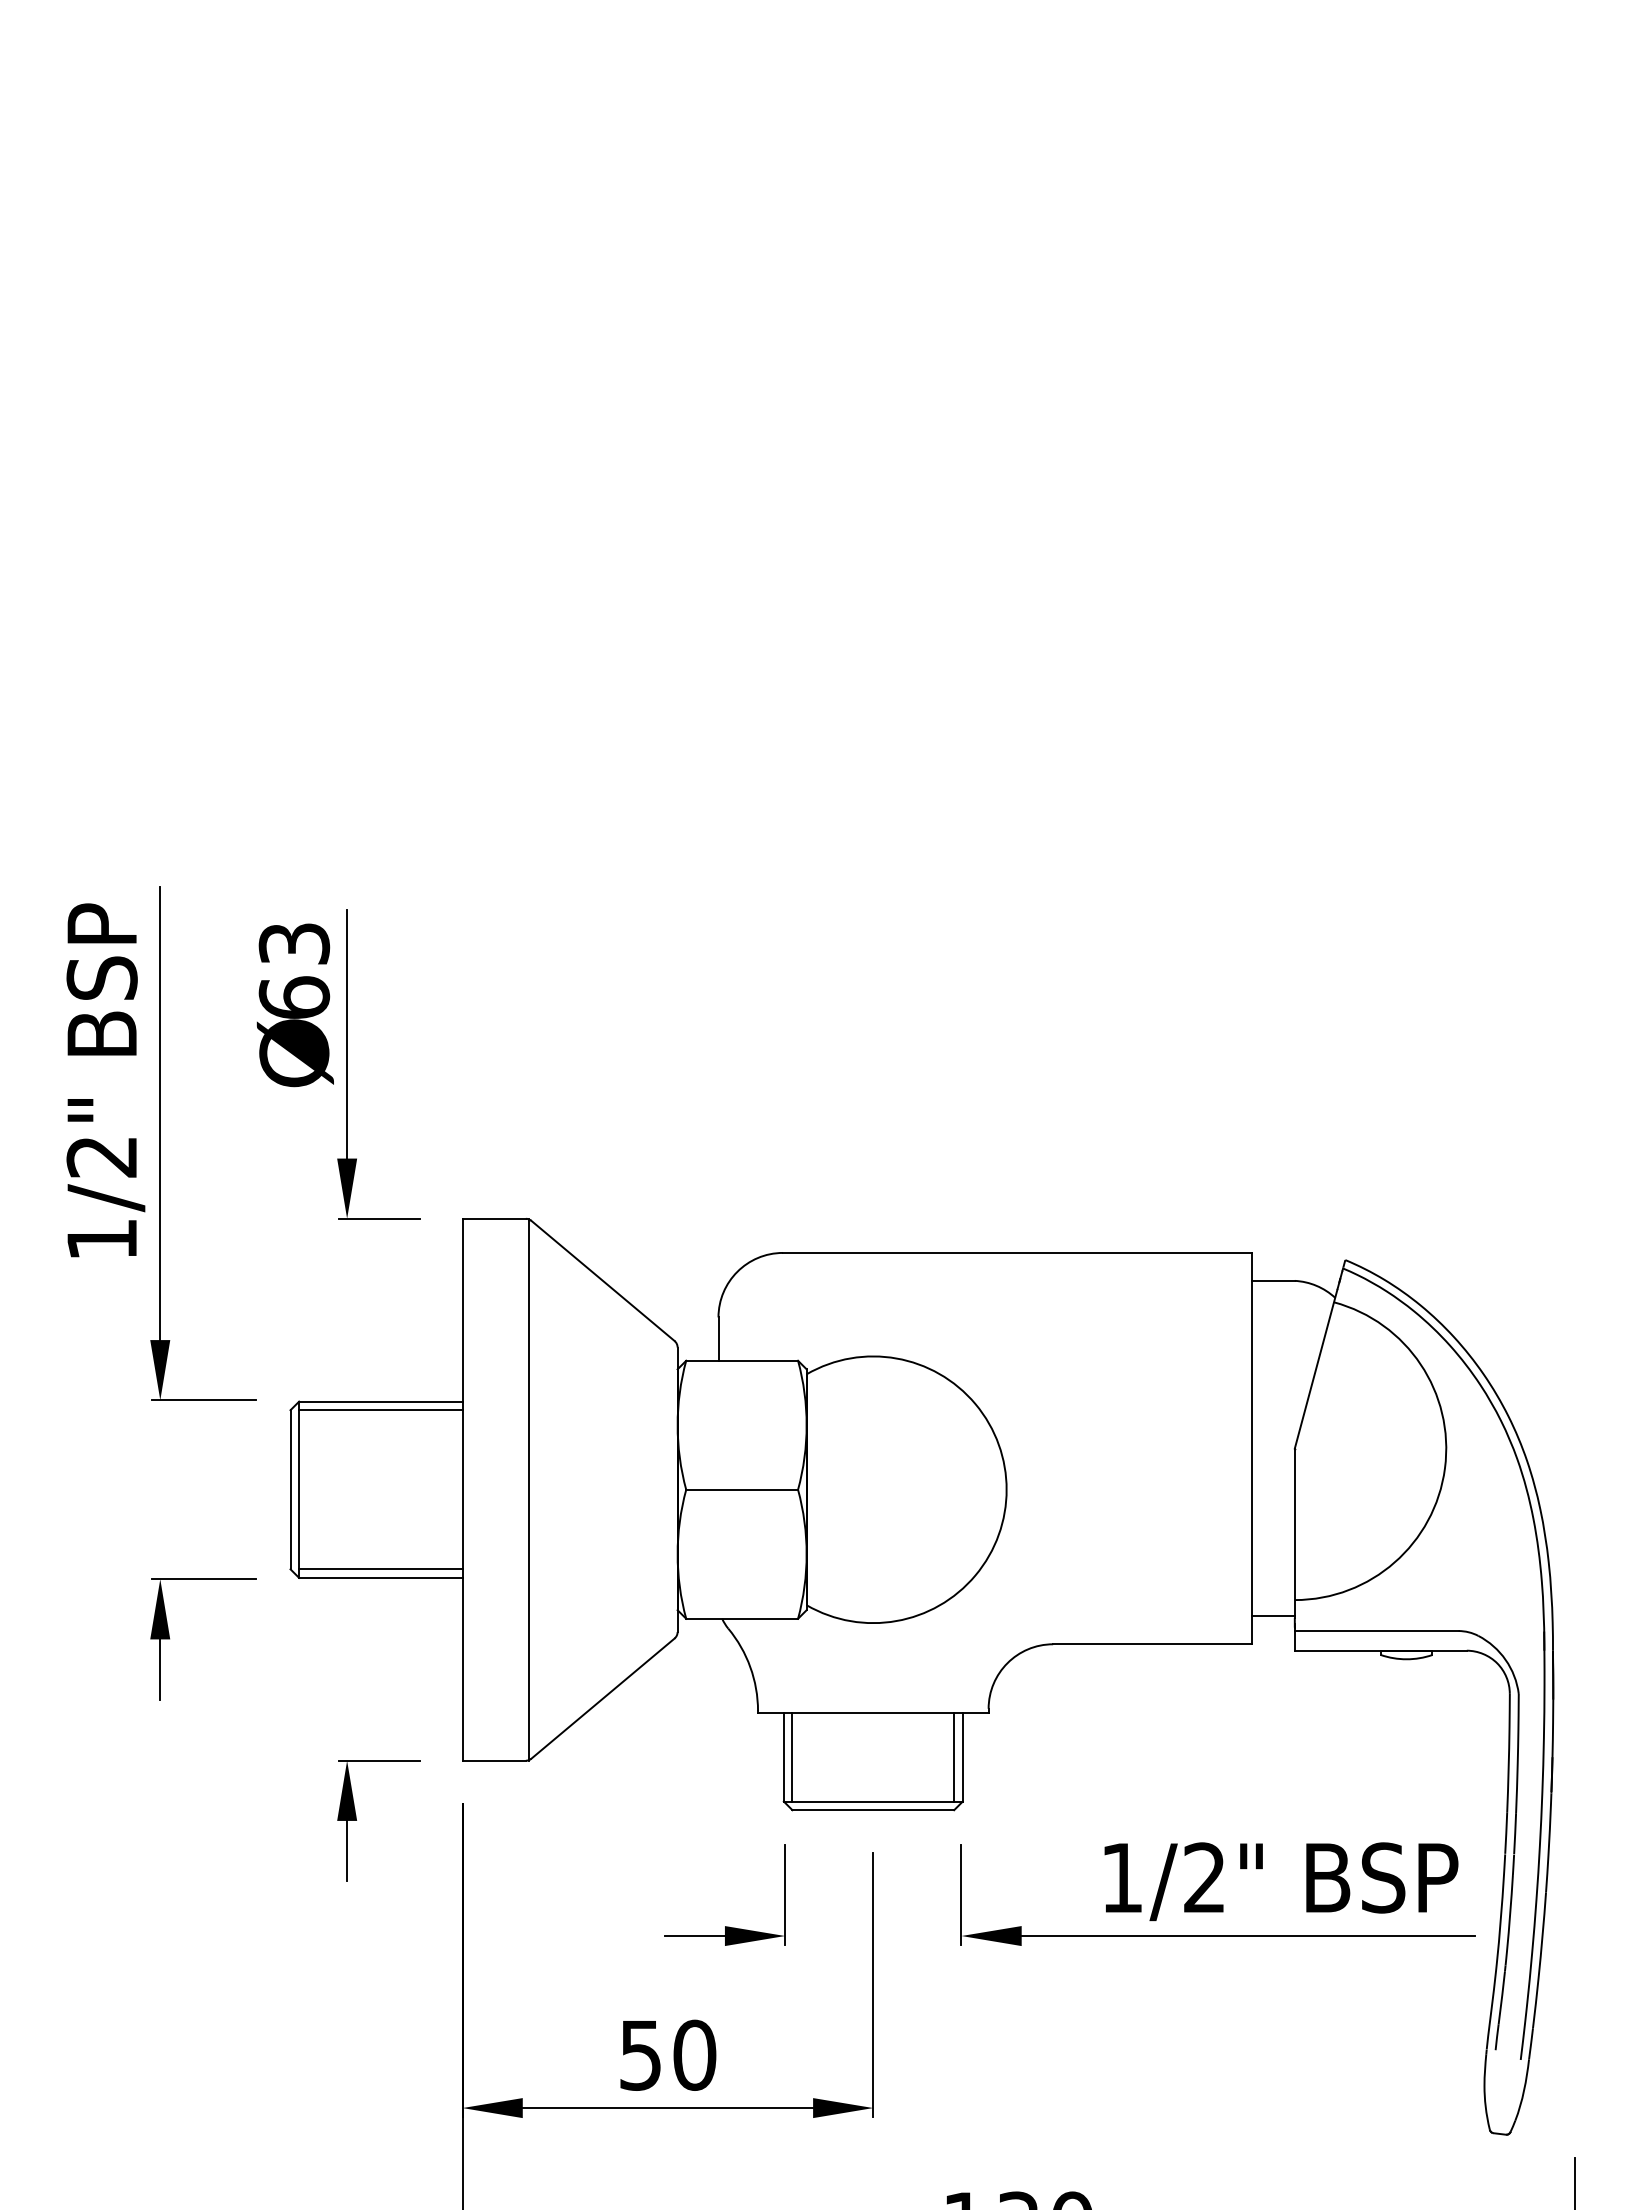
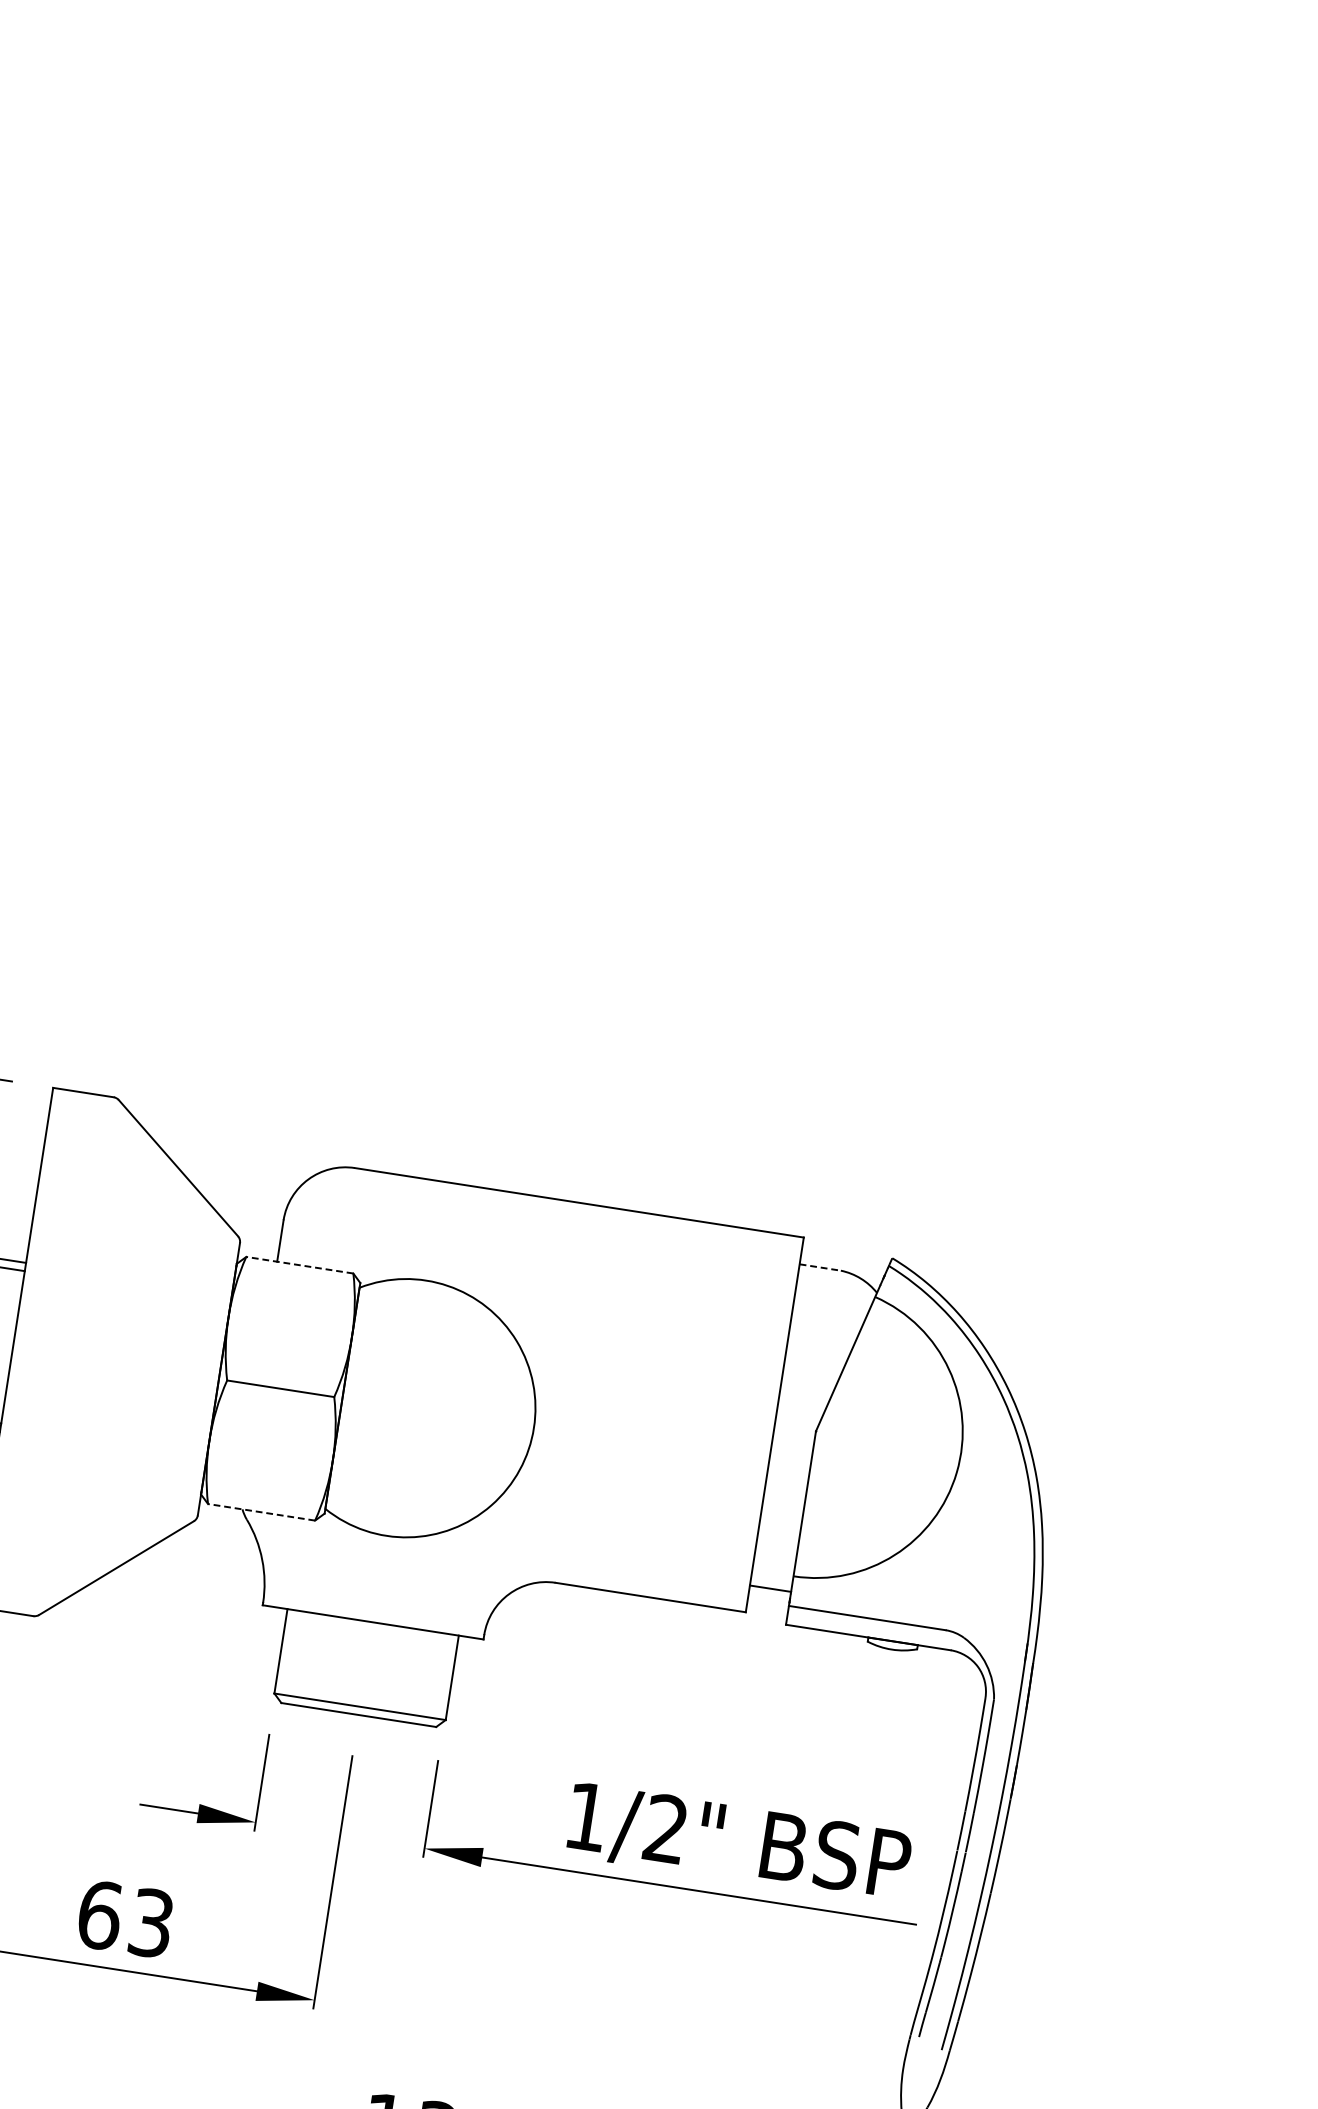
line: (1273, 1280) -> (820, 1267), solid -> dashed
line: (742, 1360) -> (300, 1265), solid -> dashed
line: (528, 1489) -> (76, 1356), removed
line: (742, 1618) -> (261, 1512), solid -> dashed
line: (792, 1757) -> (289, 1652), removed
line: (954, 1757) -> (444, 1676), removed
text: (668, 2054) -> (126, 1918), 50 -> 63

